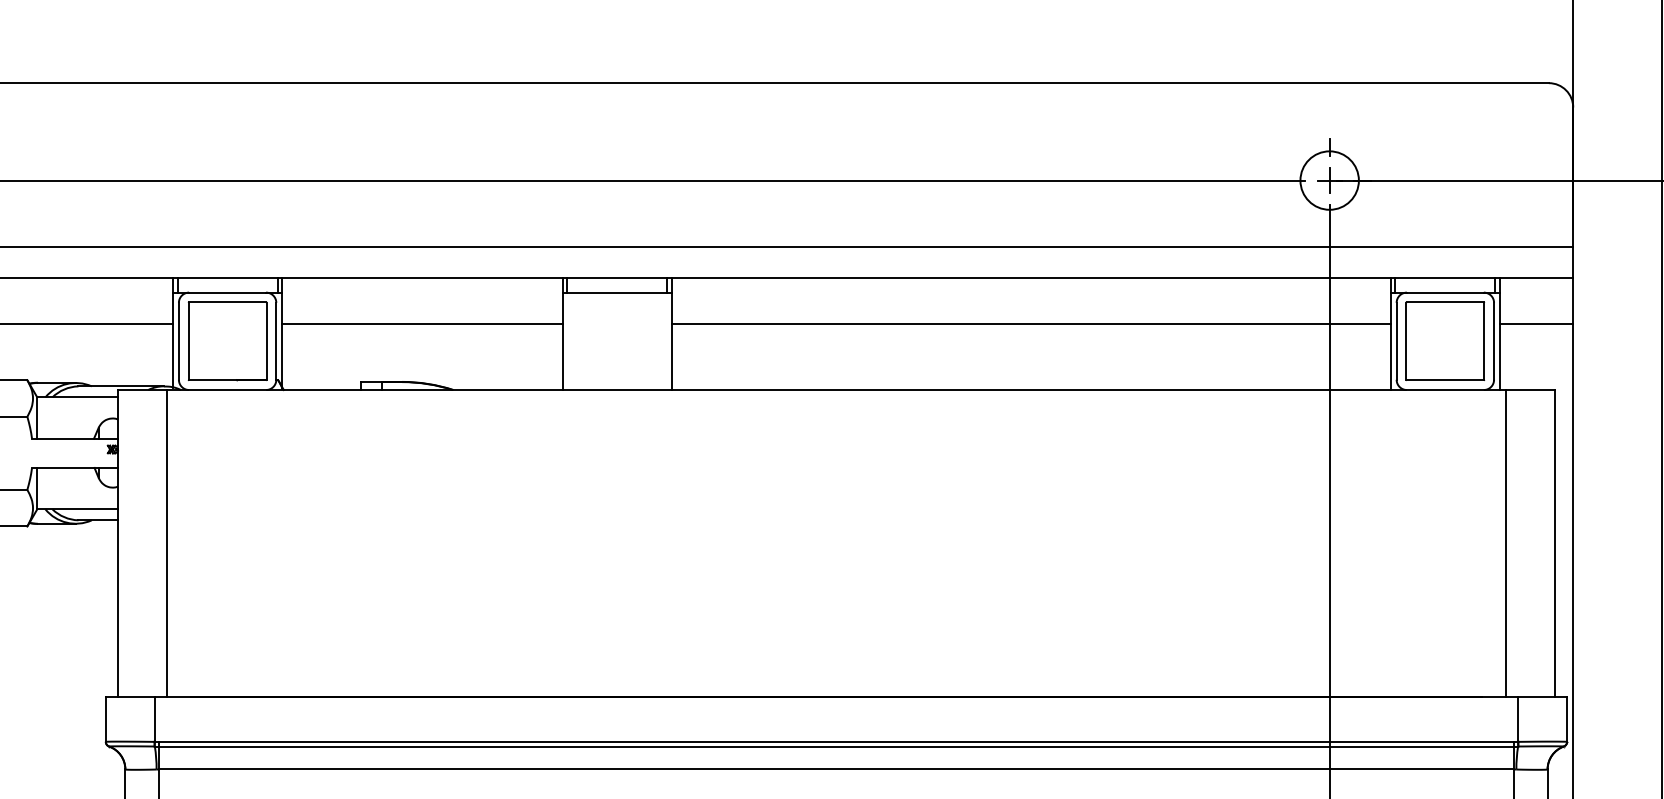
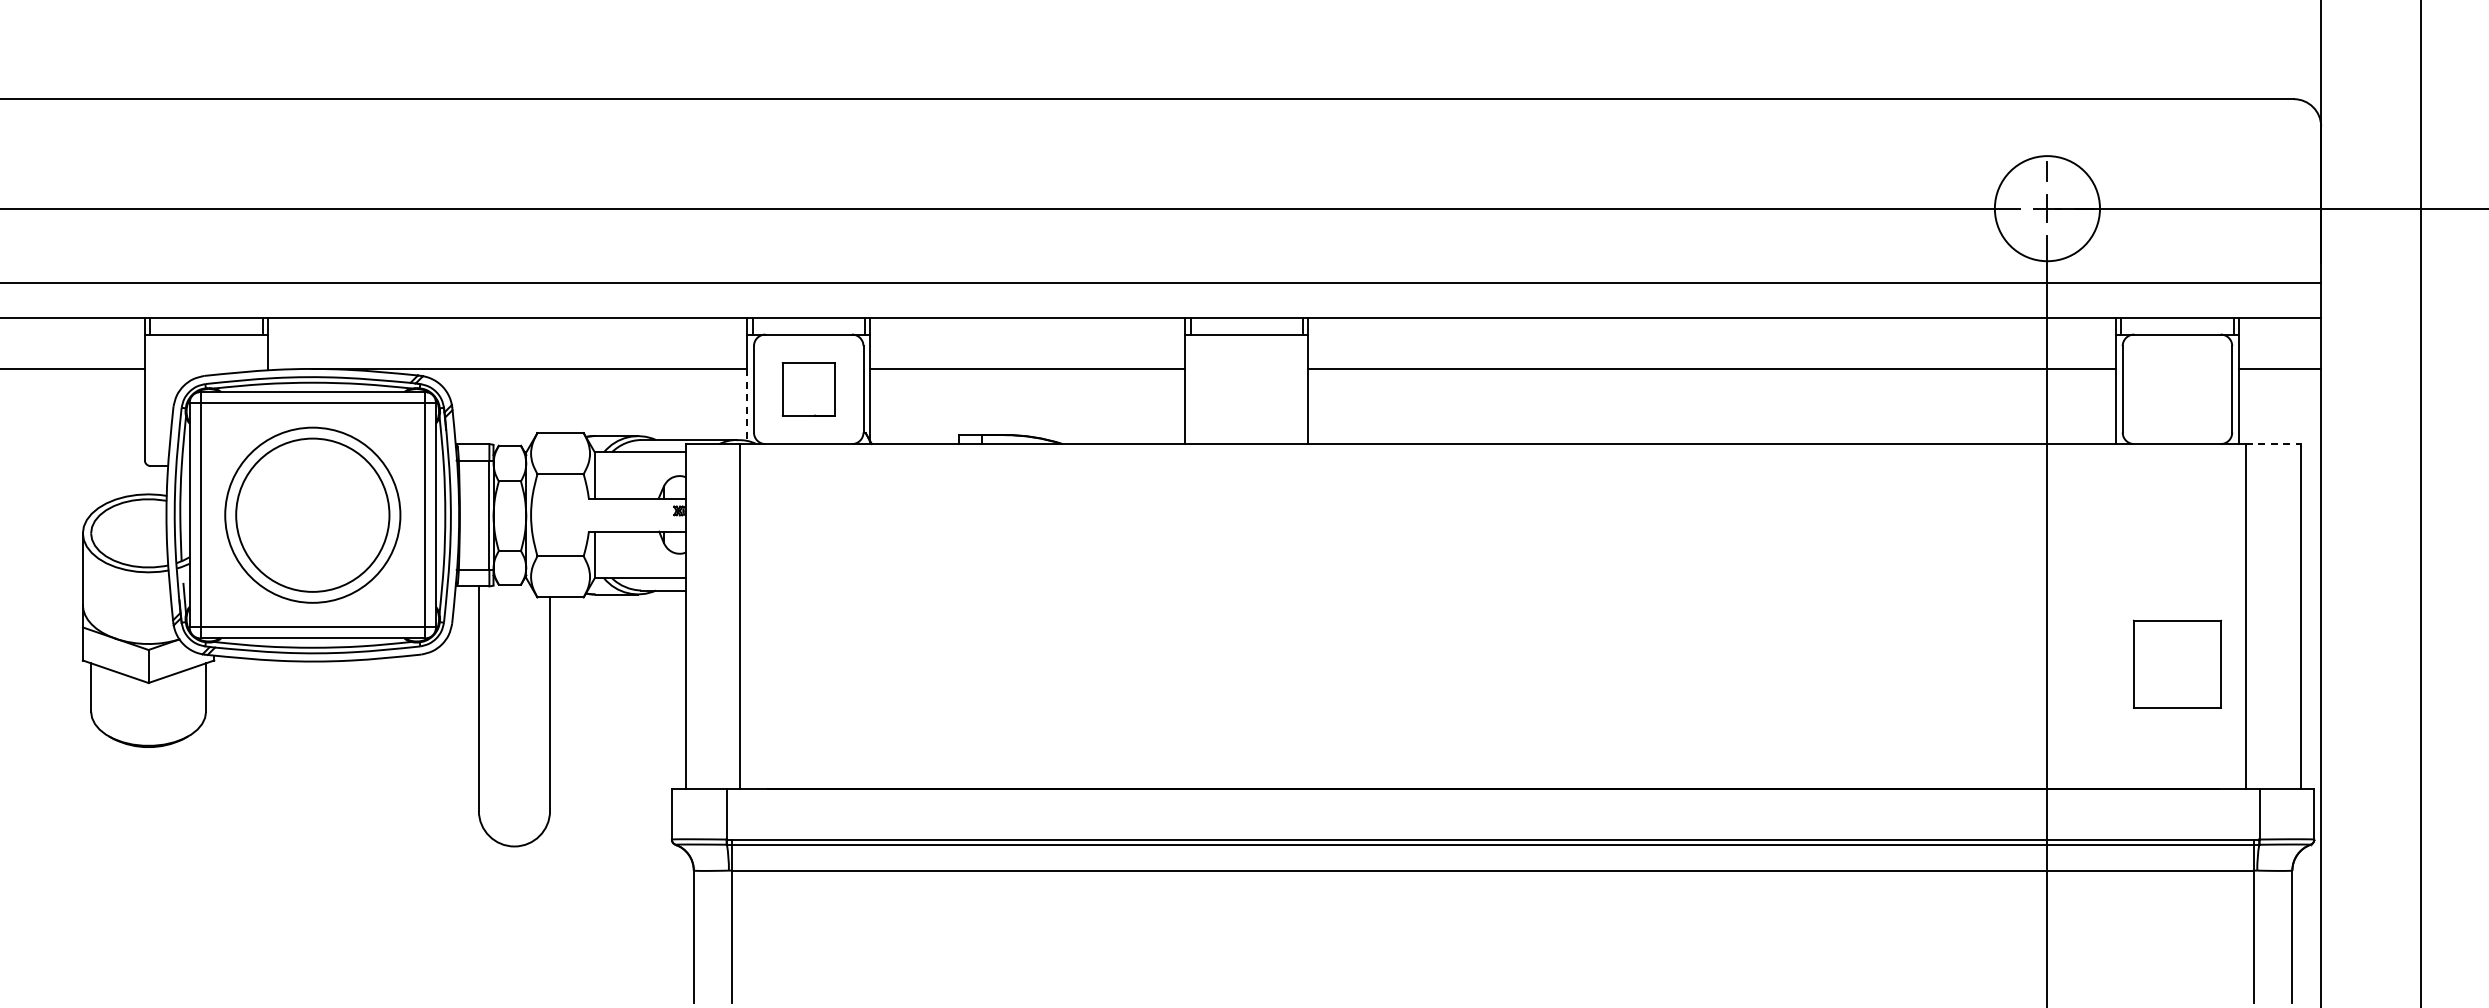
circle: (1329, 180) -> (2047, 208), size x1.6
part: (1445, 340) -> (2177, 663), moved
part: (227, 341) -> (808, 389), size x0.6
line: (173, 355) -> (747, 405), solid -> dashed
line: (1530, 390) -> (2273, 444), solid -> dashed

